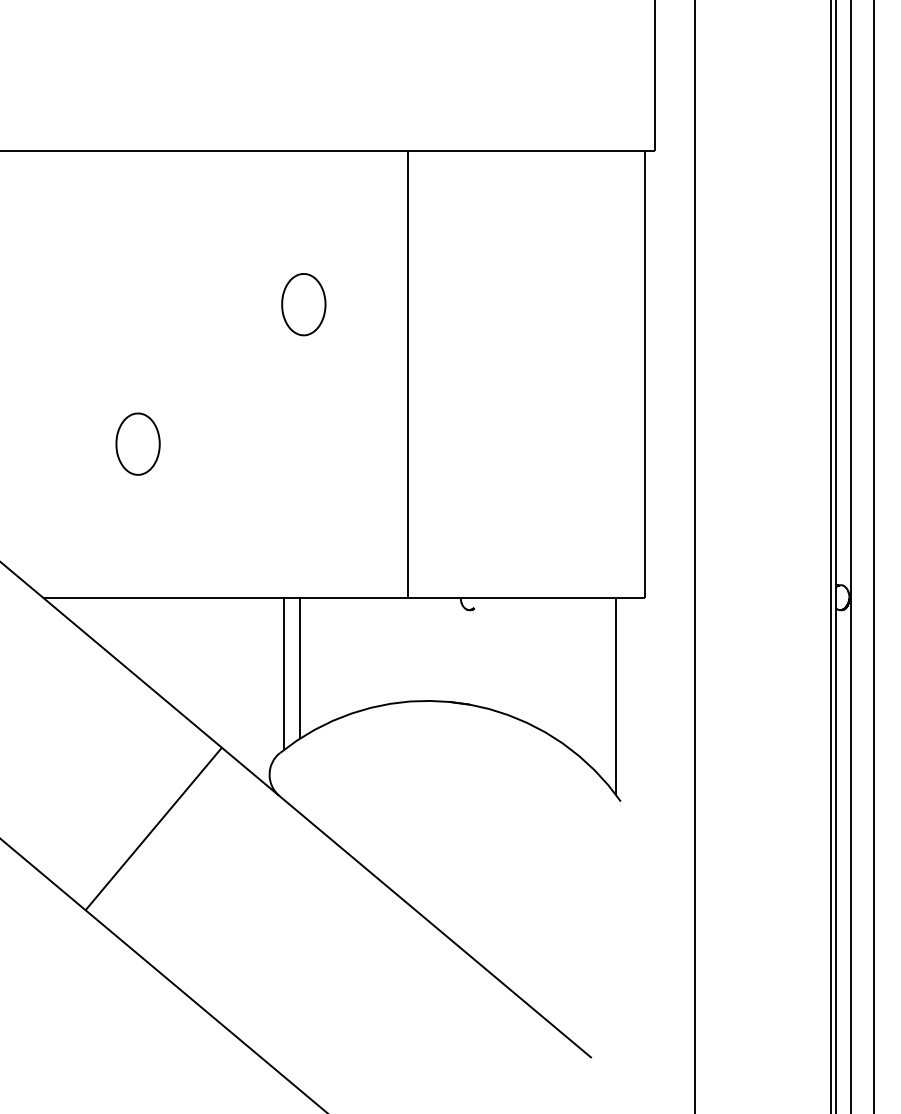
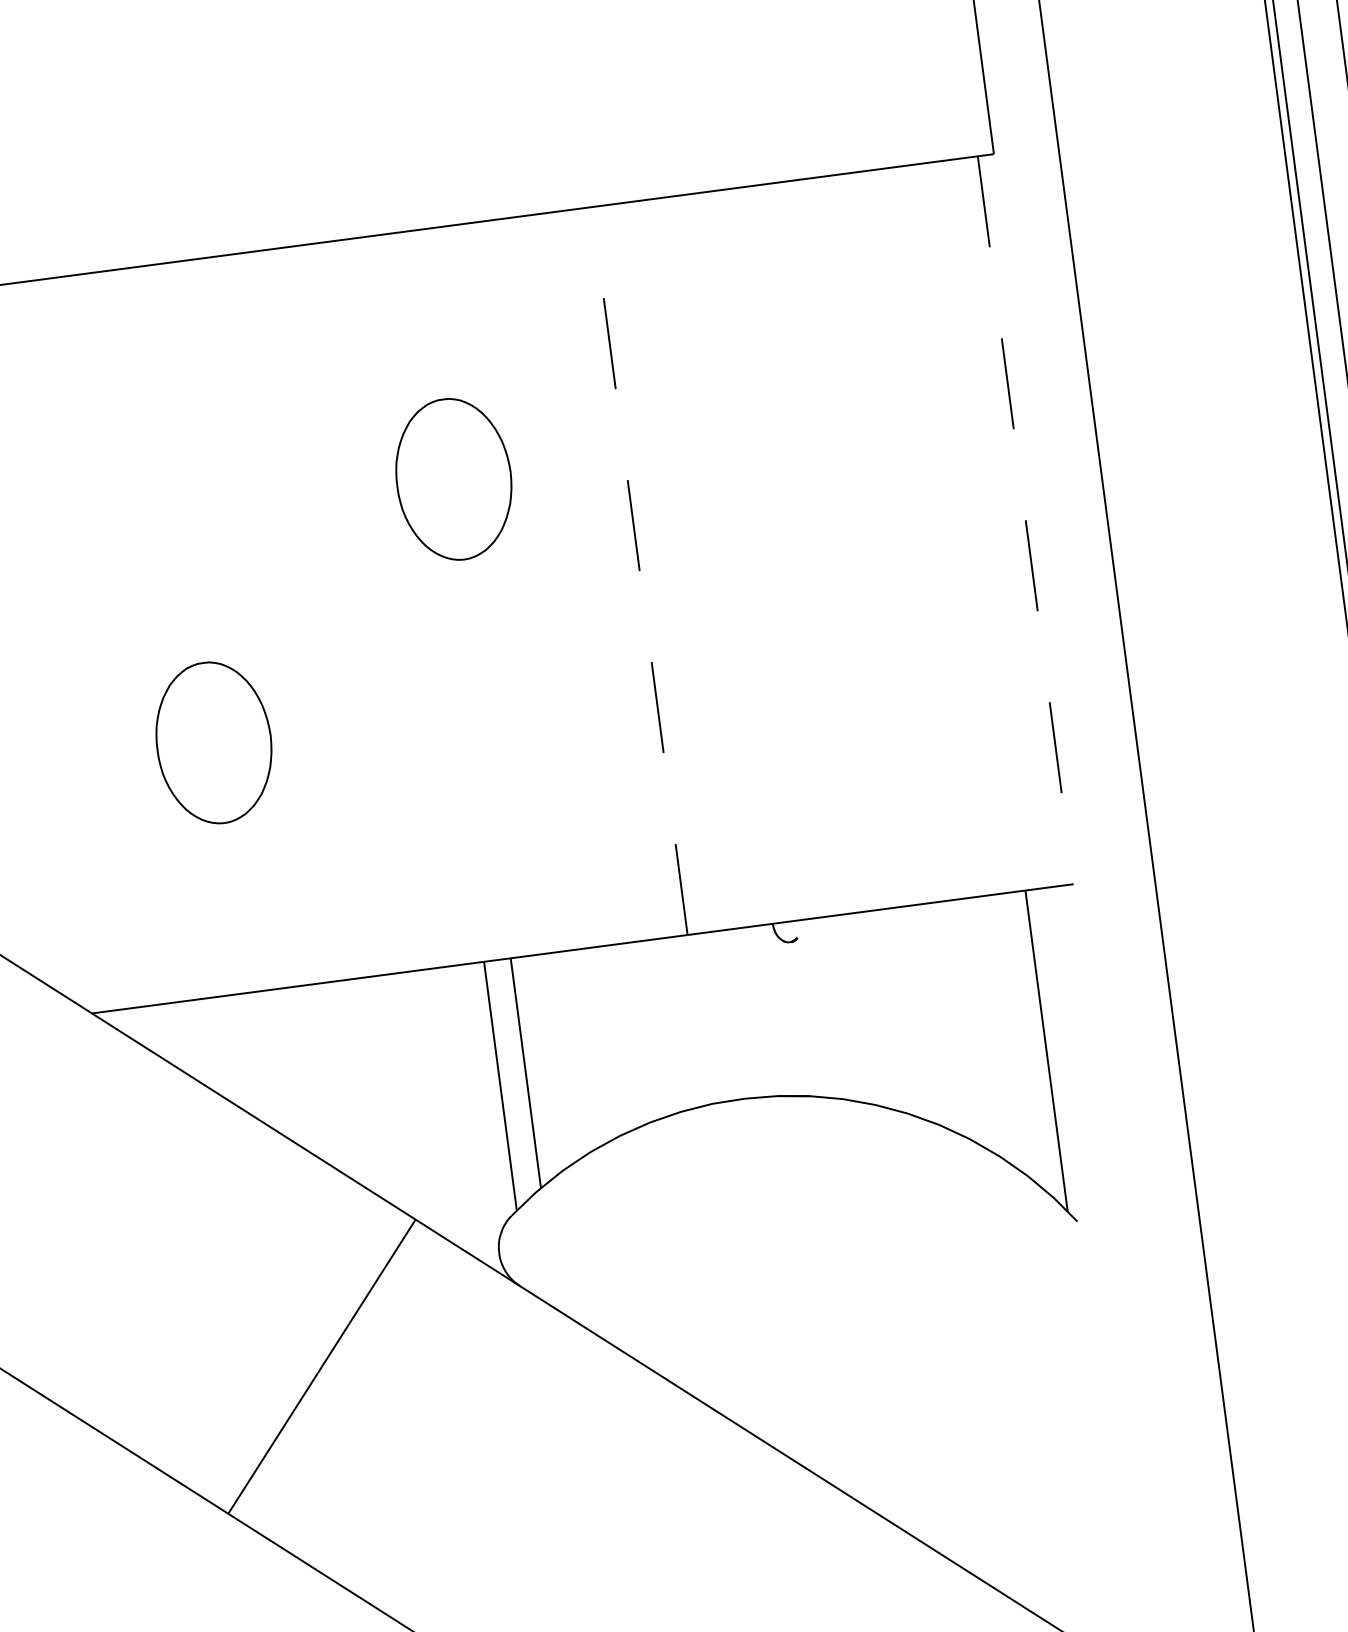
part: (303, 304) -> (453, 479), size x1.6
line: (408, 373) -> (639, 569), solid -> dashed
line: (645, 374) -> (1026, 520), solid -> dashed
part: (137, 443) -> (212, 741), size x1.6

